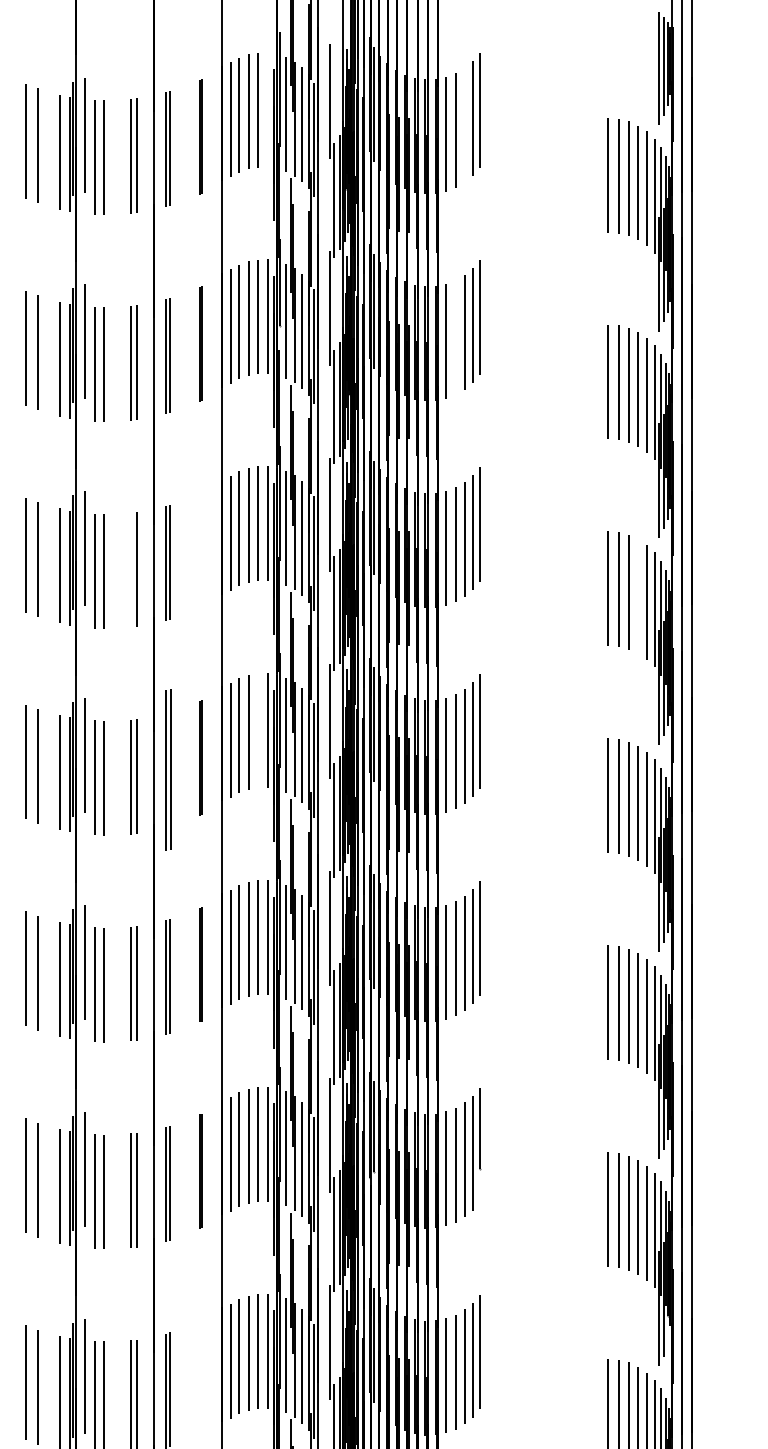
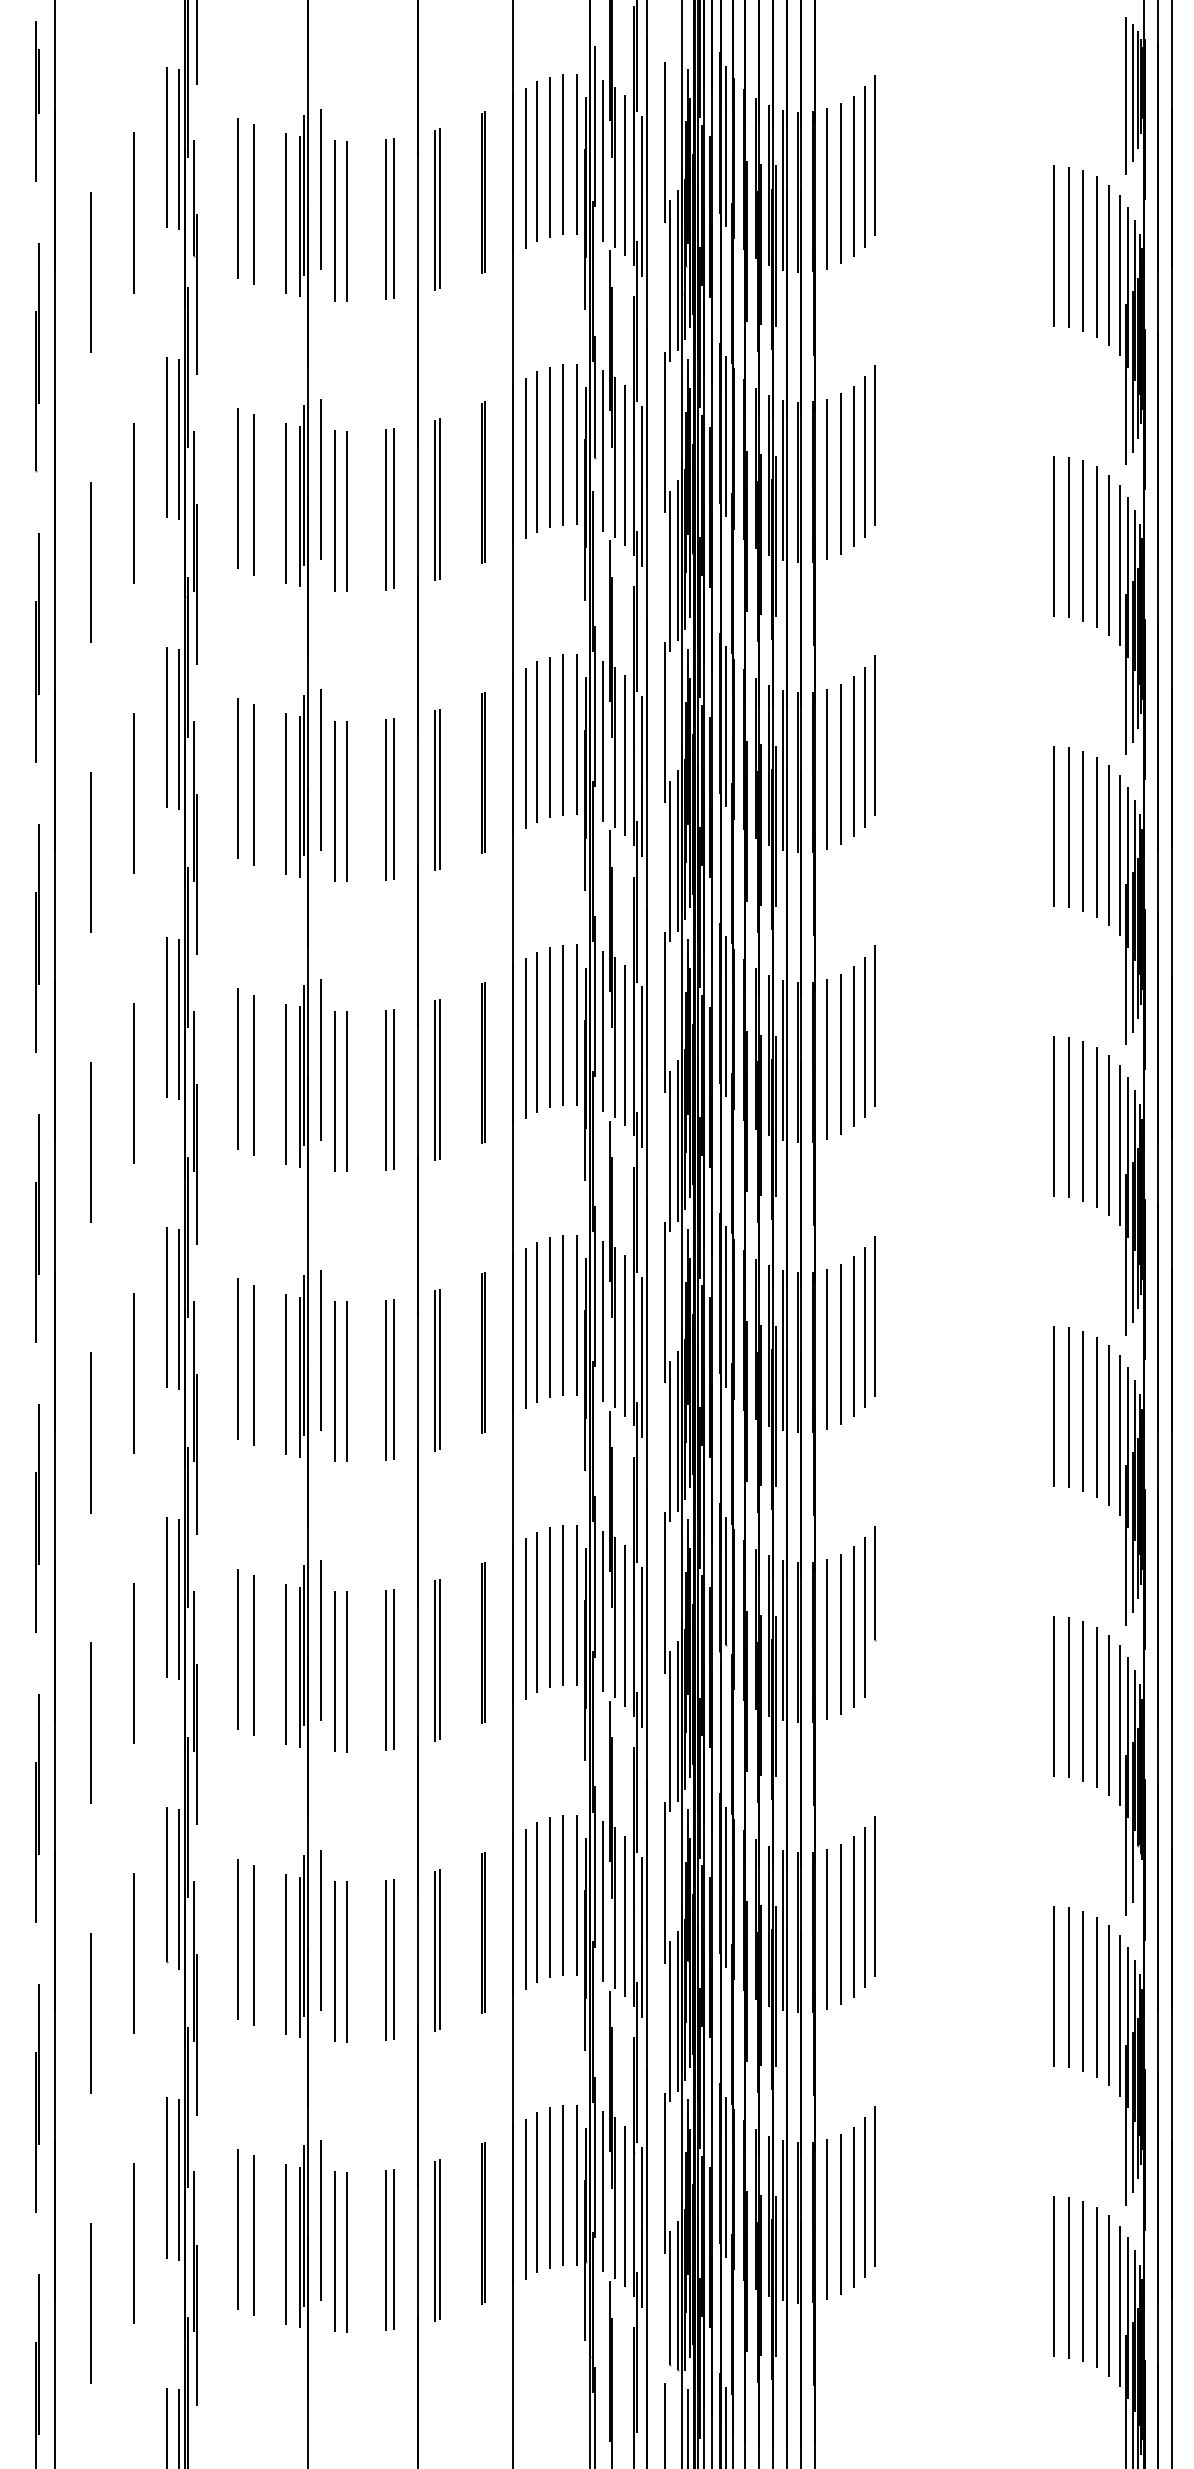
line: (267, 109) -> (576, 154), added
line: (464, 125) -> (853, 176), added
line: (455, 337) -> (840, 473), added
line: (200, 550) -> (482, 772), added
line: (131, 569) -> (385, 799), added
line: (638, 596) -> (1096, 836), added
line: (258, 730) -> (563, 1024), added
part: (168, 769) -> (437, 1079), size x0.71
line: (200, 1377) -> (482, 1932), added

